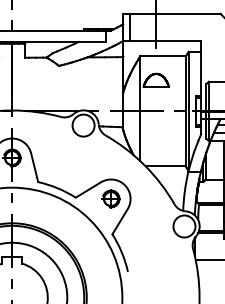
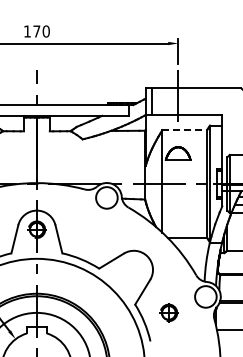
line: (163, 56) -> (185, 130), solid -> dashed
part: (110, 198) -> (168, 312), moved

